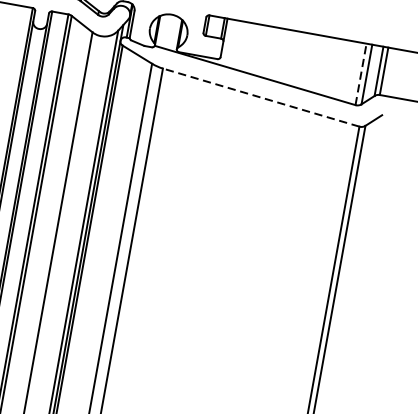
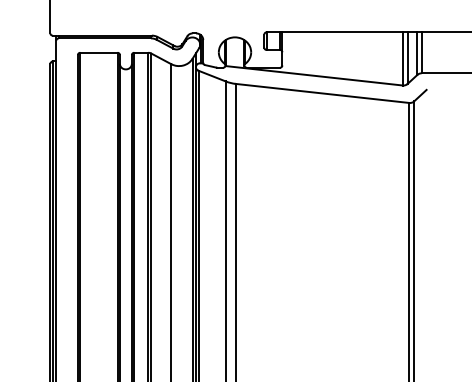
line: (360, 73) -> (402, 58), dashed -> solid
line: (261, 97) -> (322, 93), dashed -> solid

